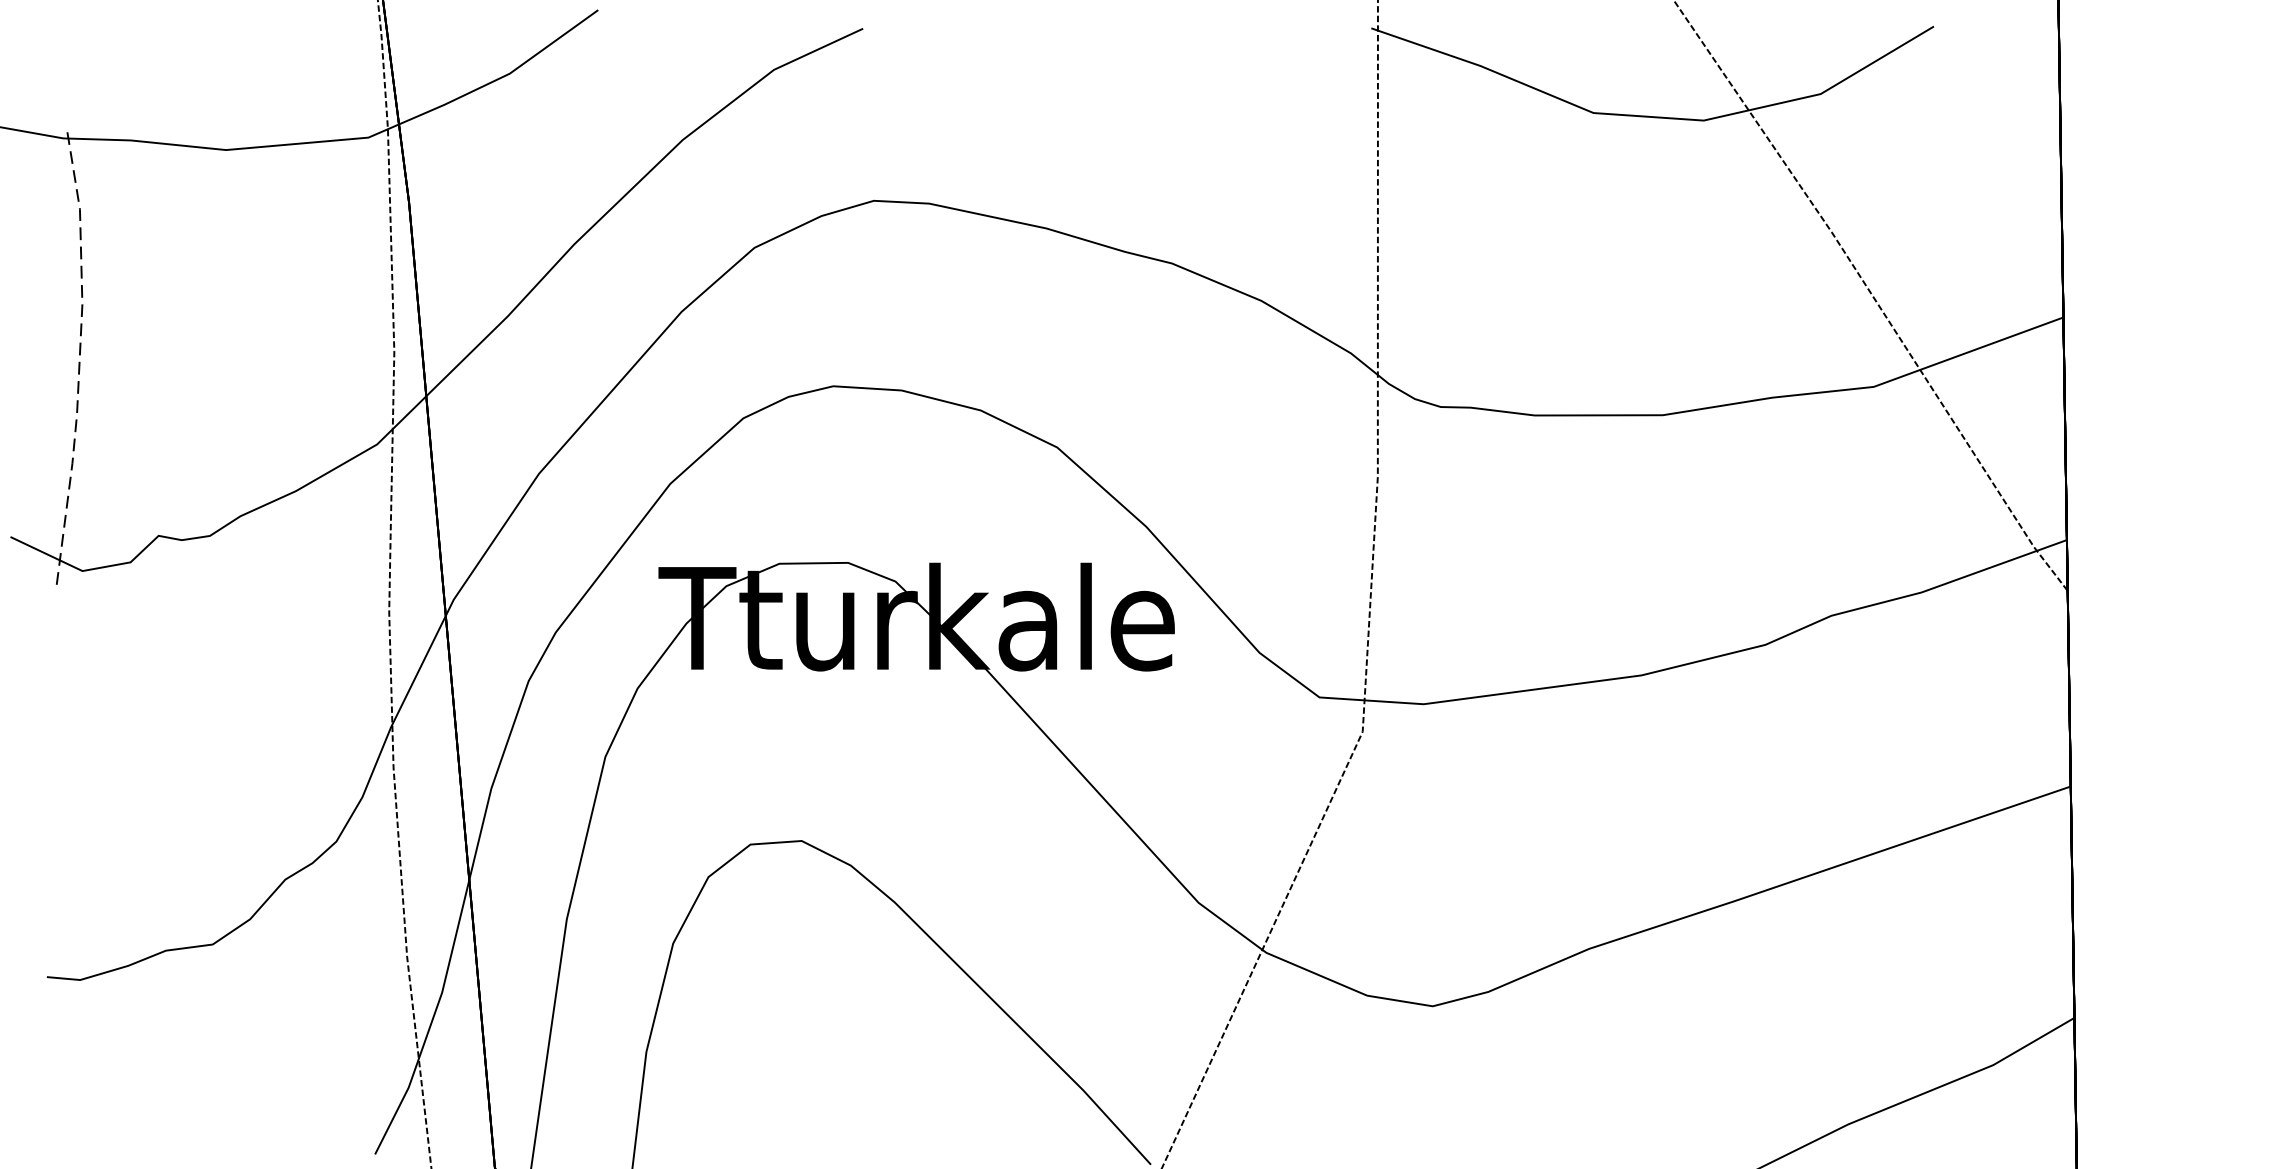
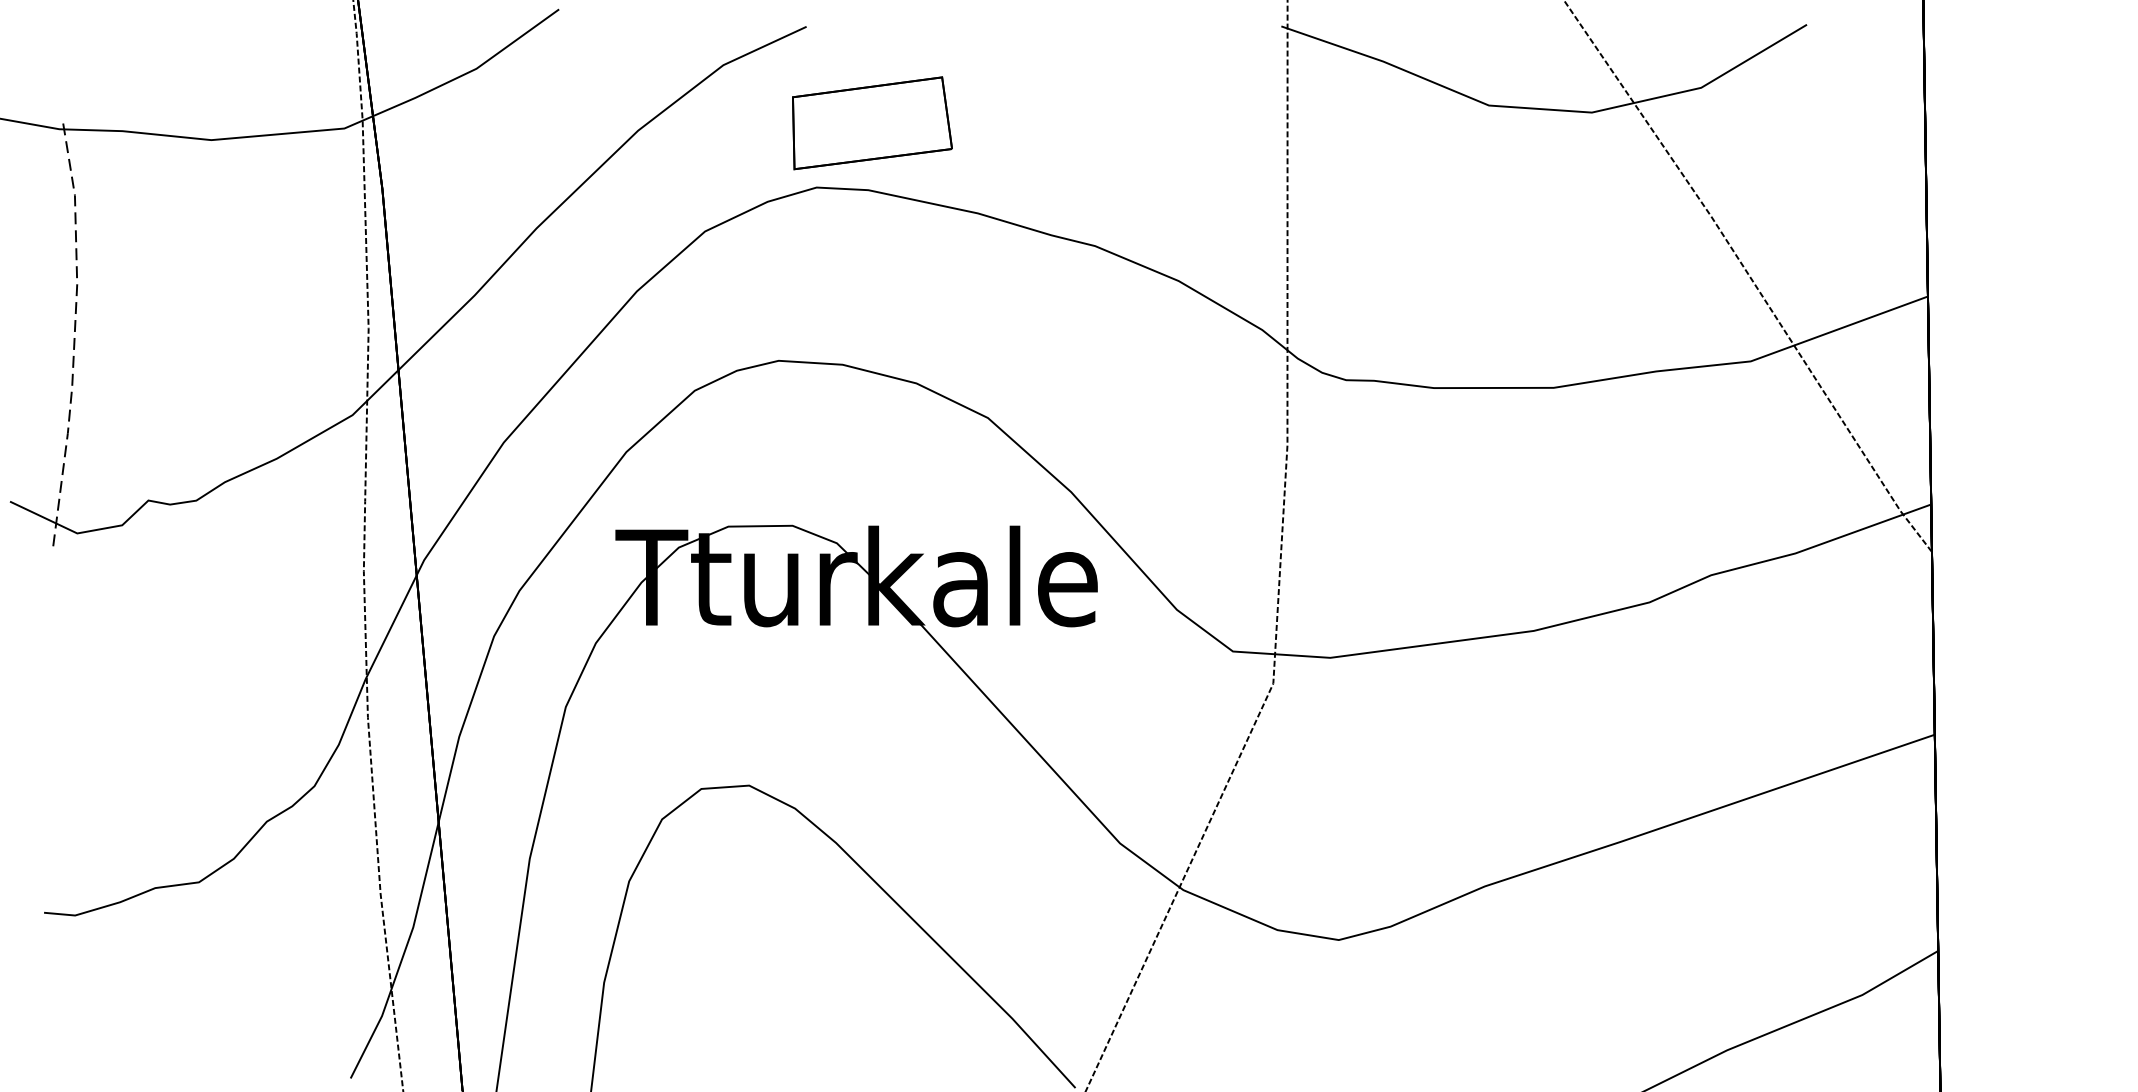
part: (933, 132) -> (872, 123), added

